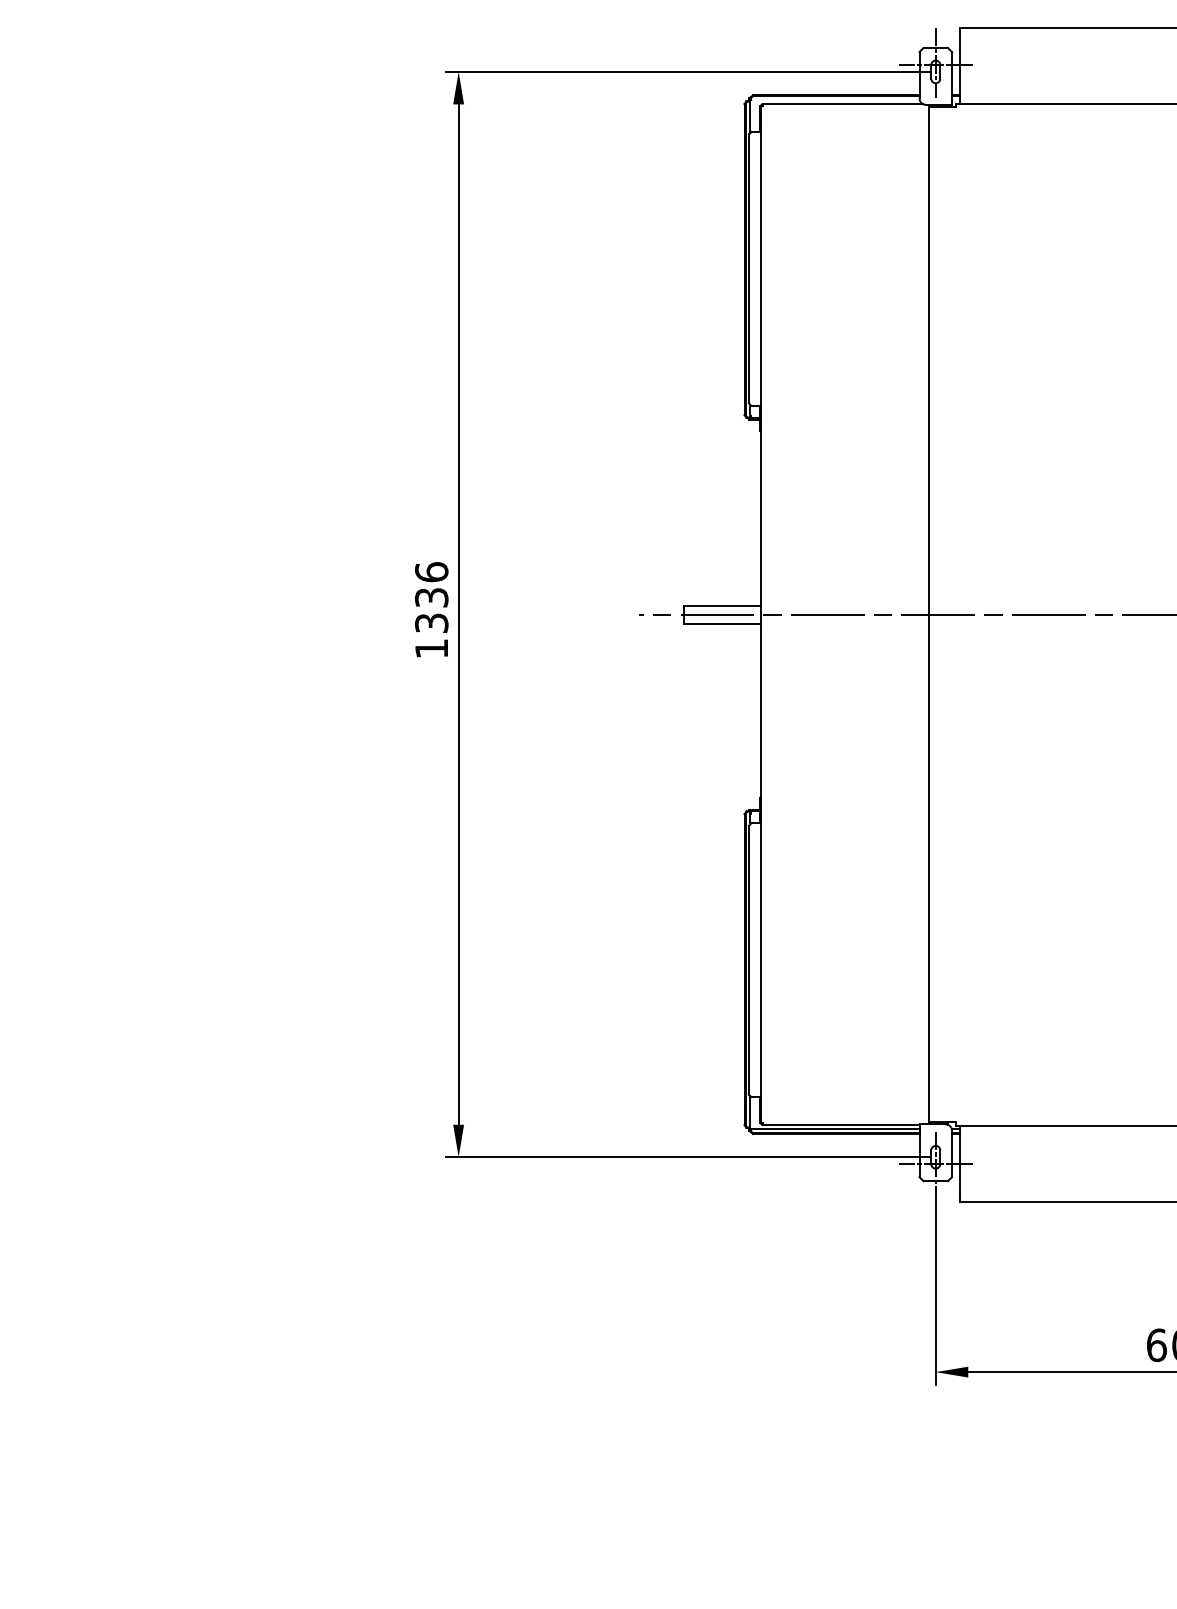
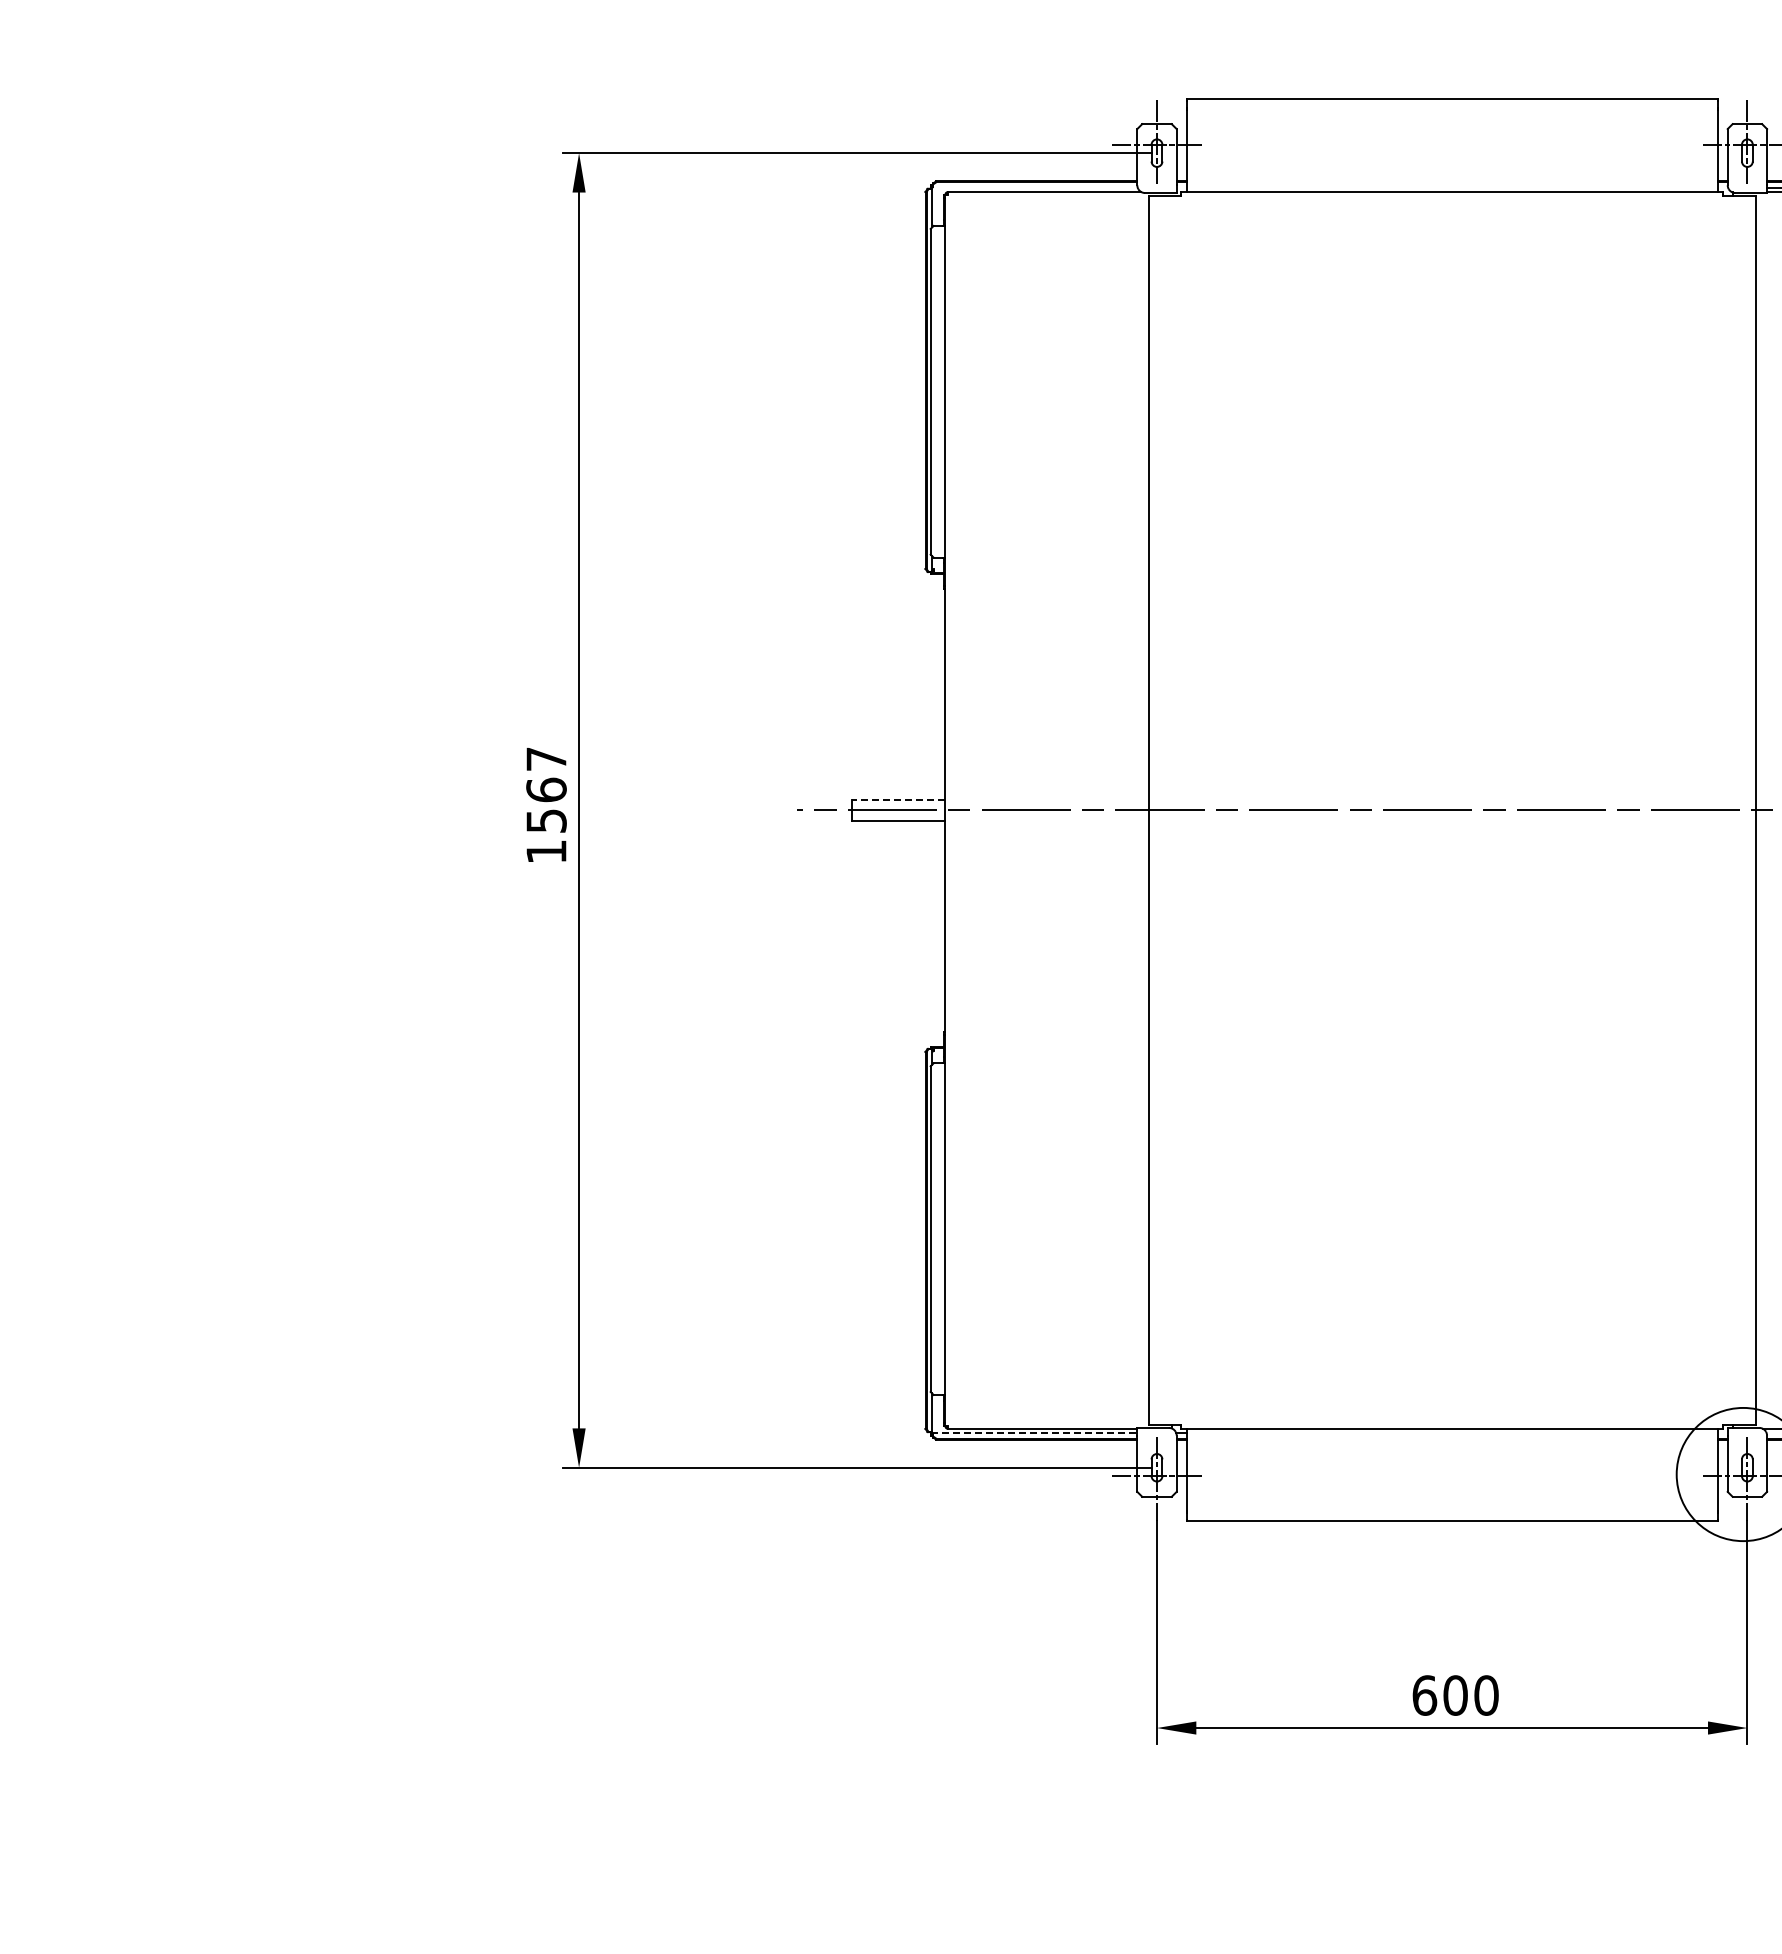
text: (431, 597) -> (546, 789), 1336 -> 1567
line: (722, 605) -> (898, 799), solid -> dashed
line: (834, 1128) -> (1034, 1433), solid -> dashed

